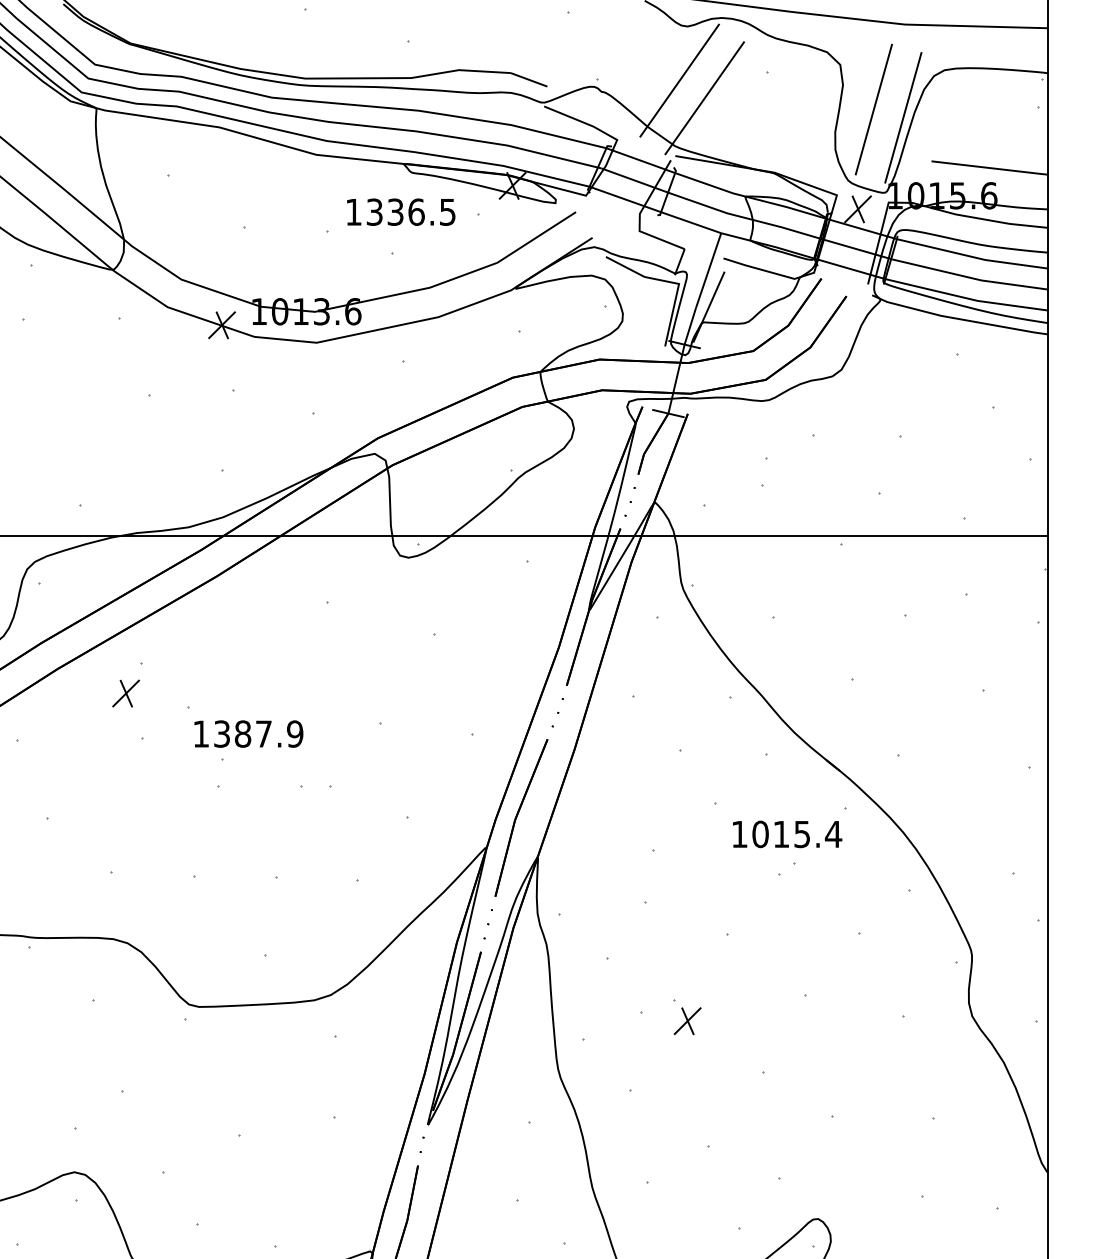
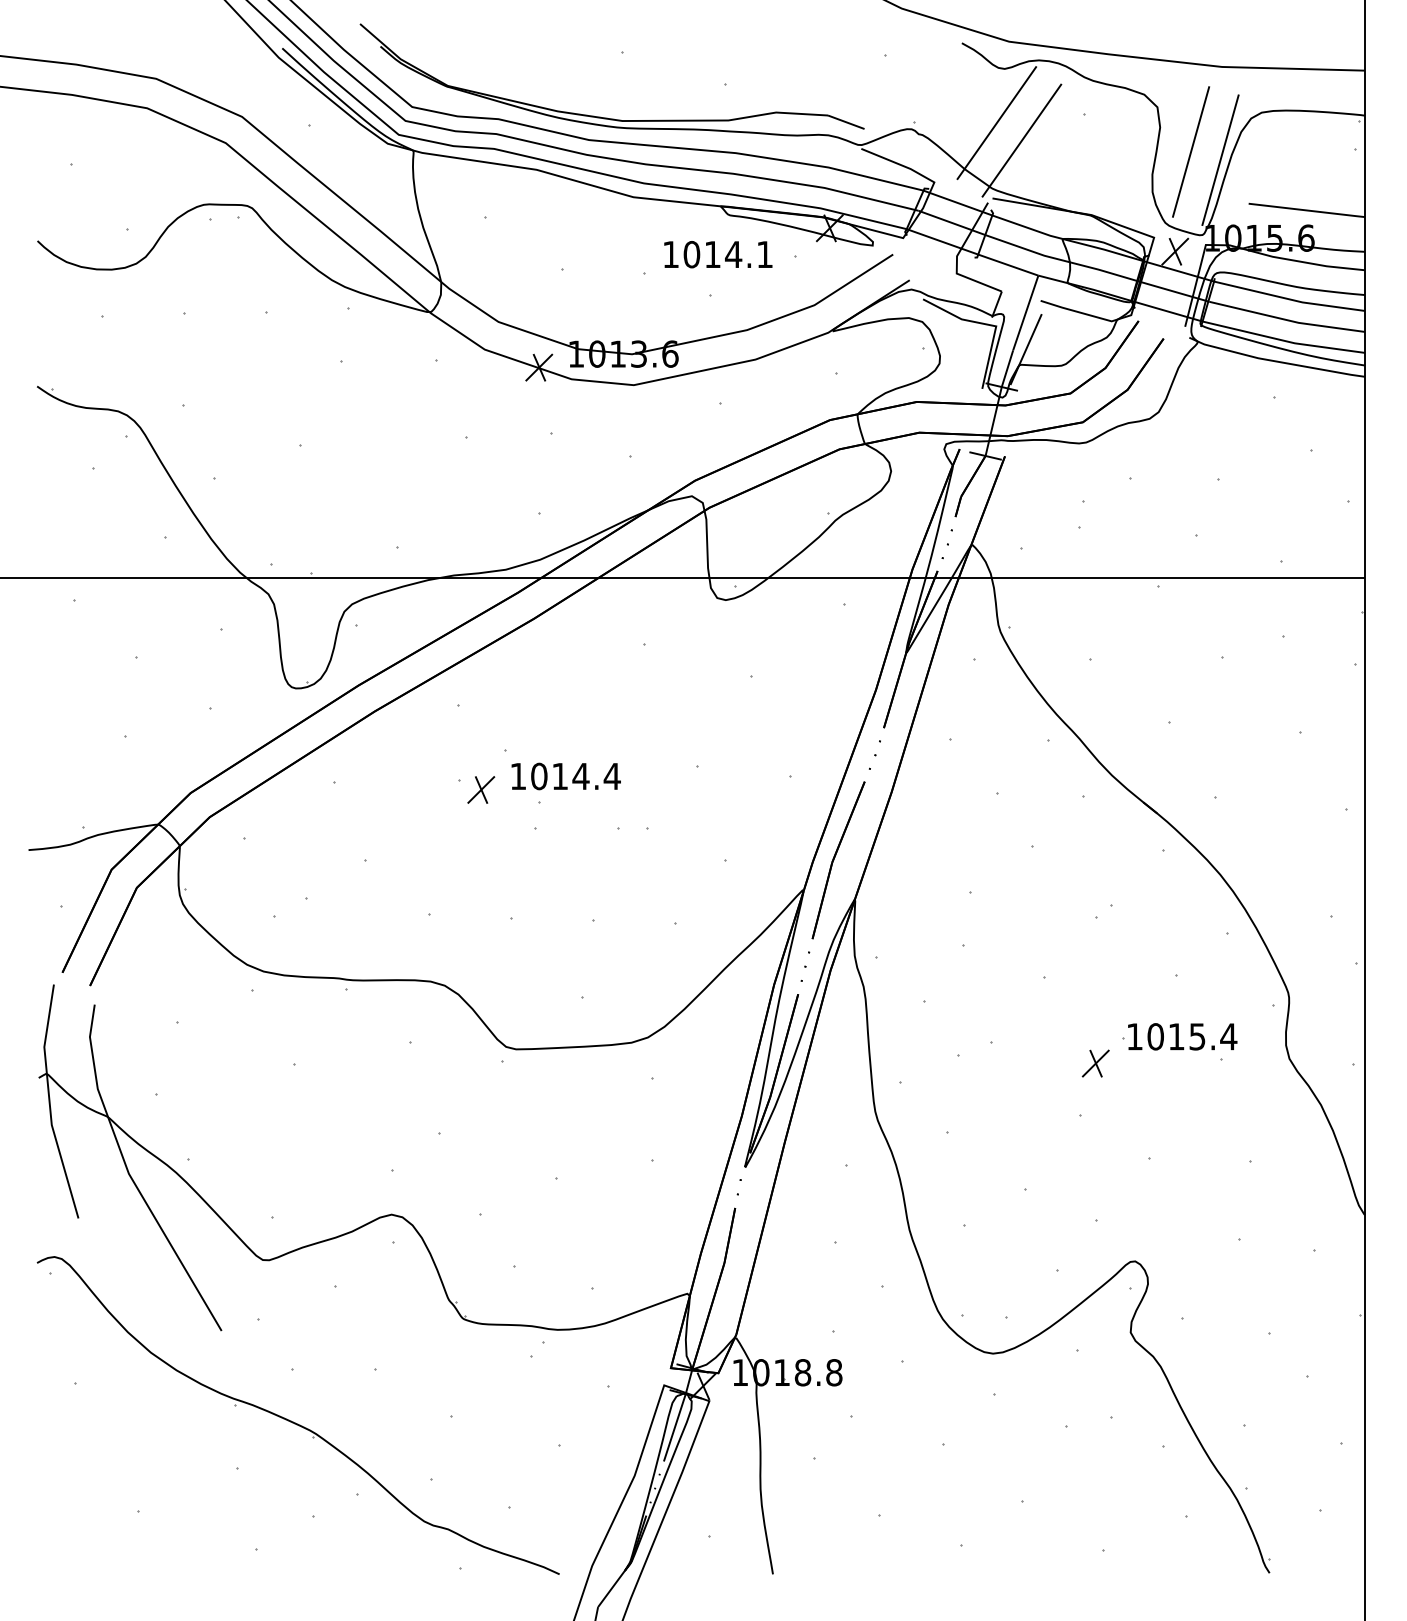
text: (410, 212) -> (727, 254), 1336.5 -> 1014.1
part: (126, 693) -> (481, 789), moved
text: (258, 734) -> (575, 776), 1387.9 -> 1014.4
text: (787, 834) -> (1182, 1036), moved
part: (687, 1021) -> (1095, 1063), moved

